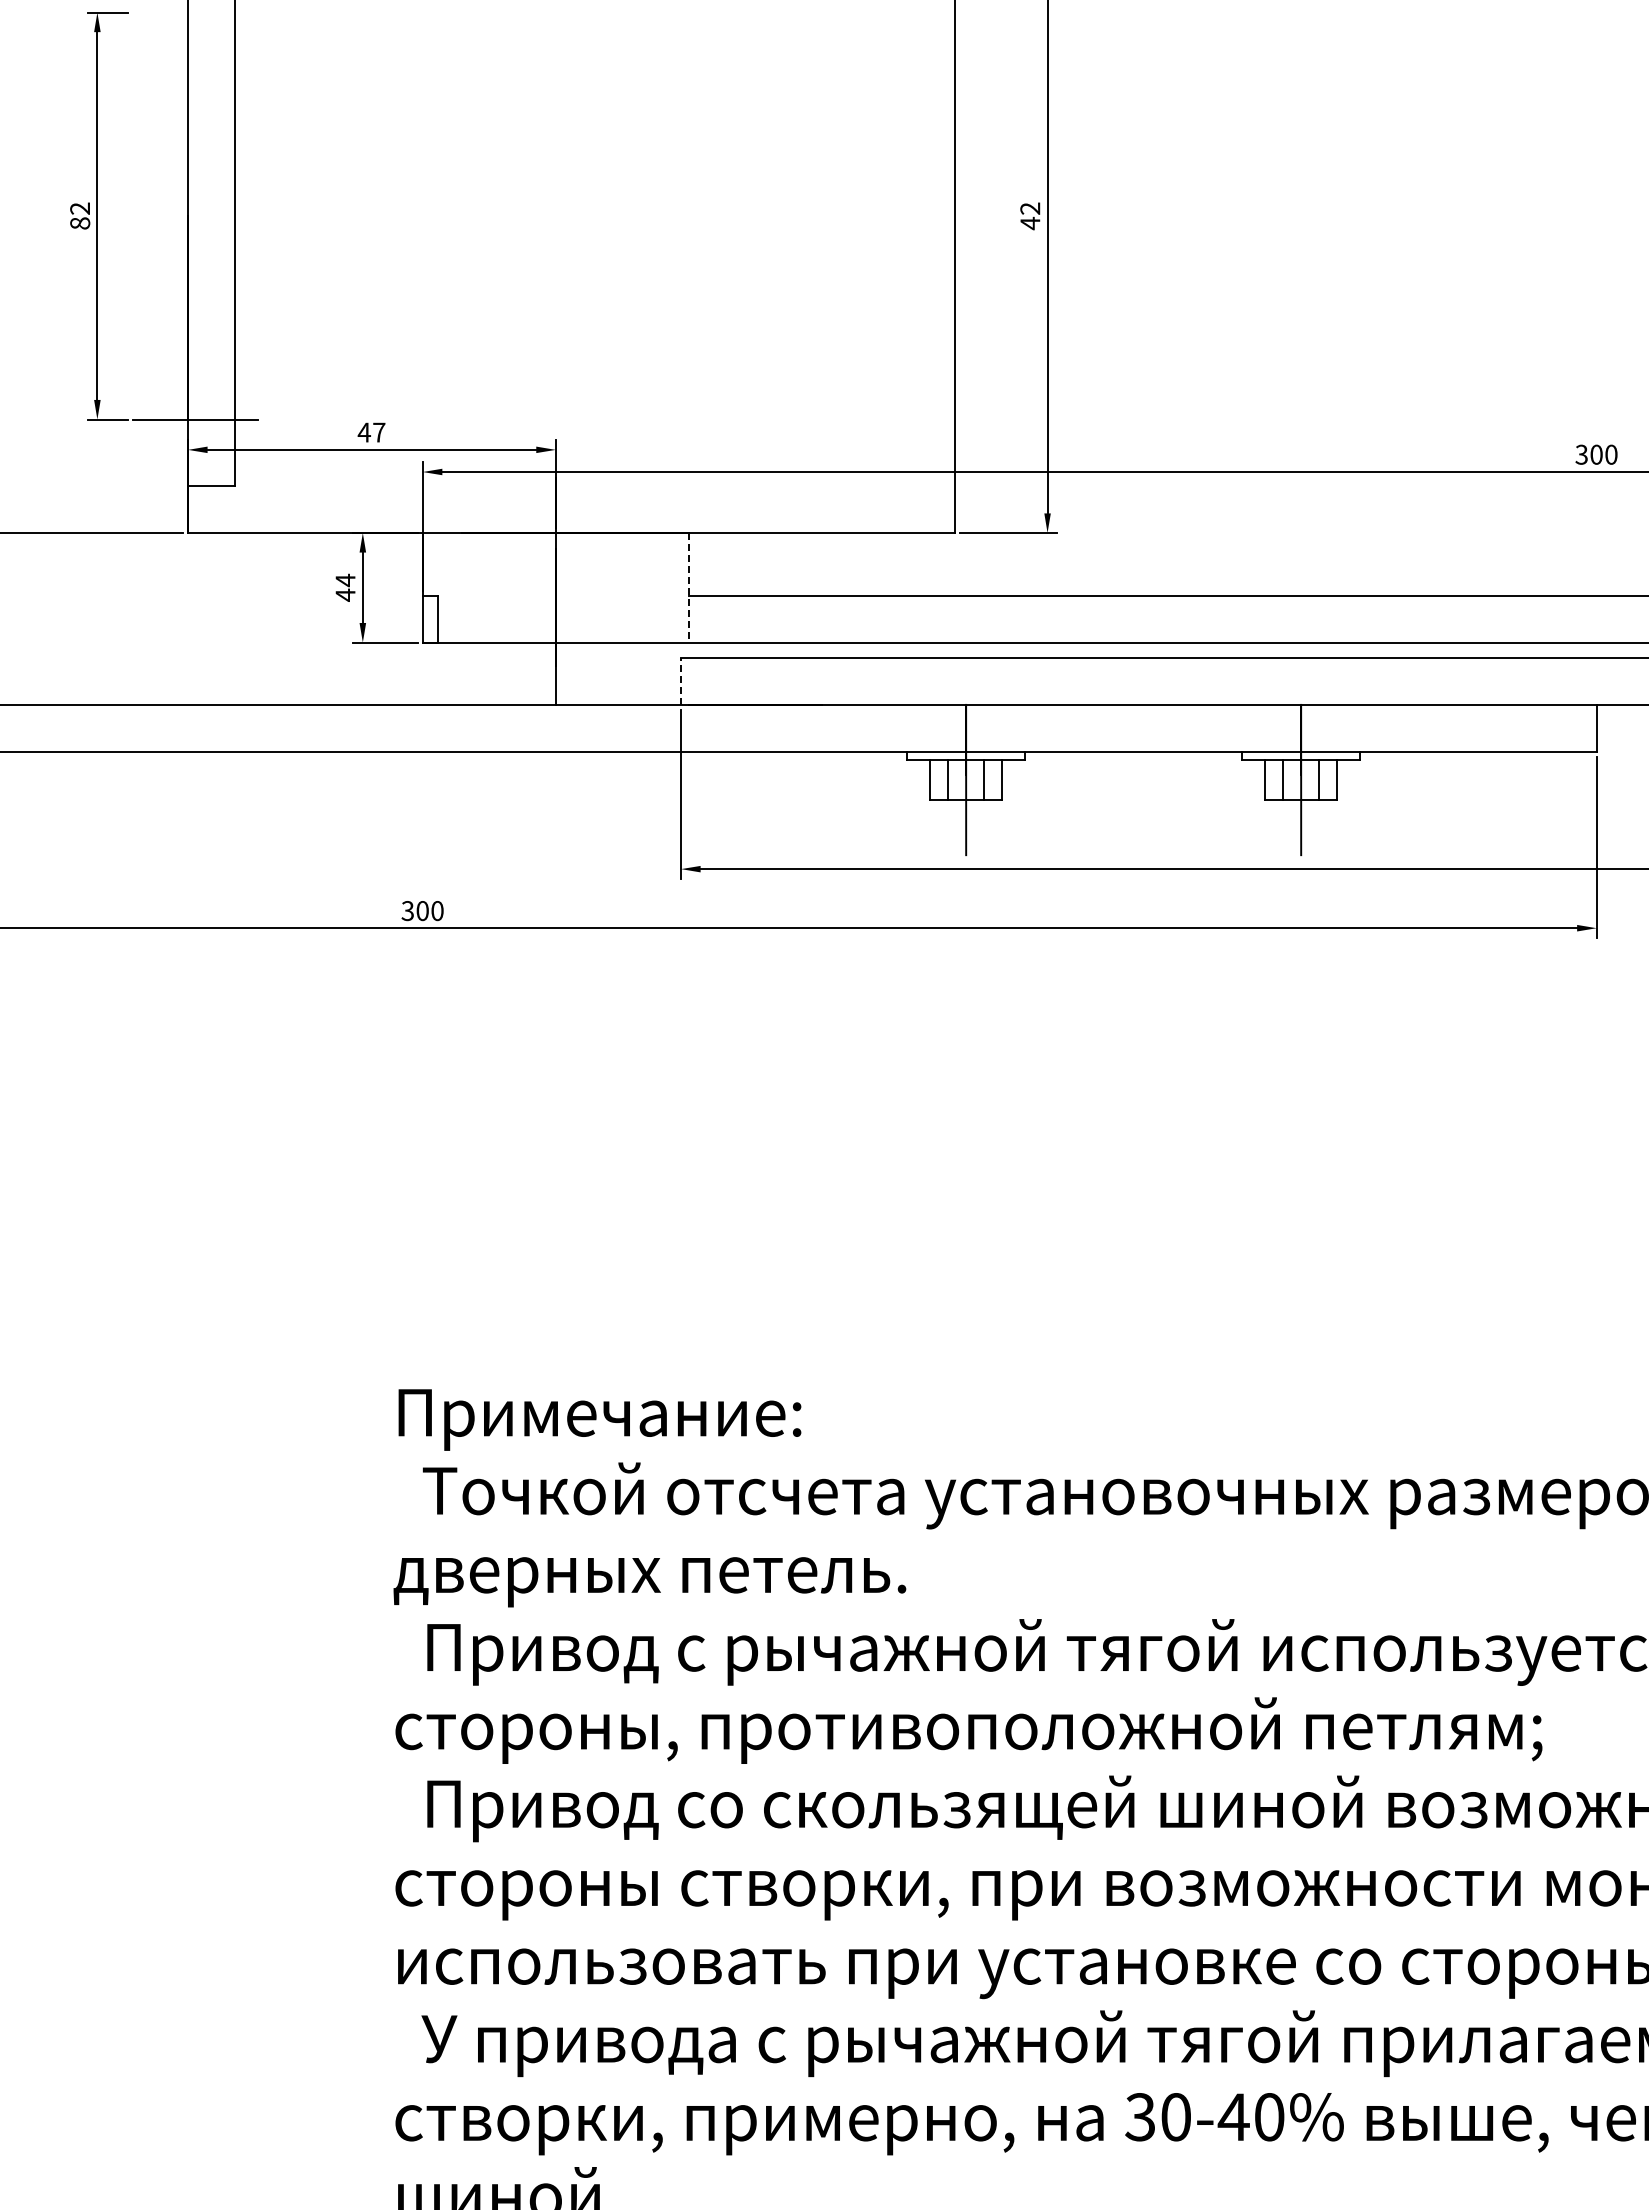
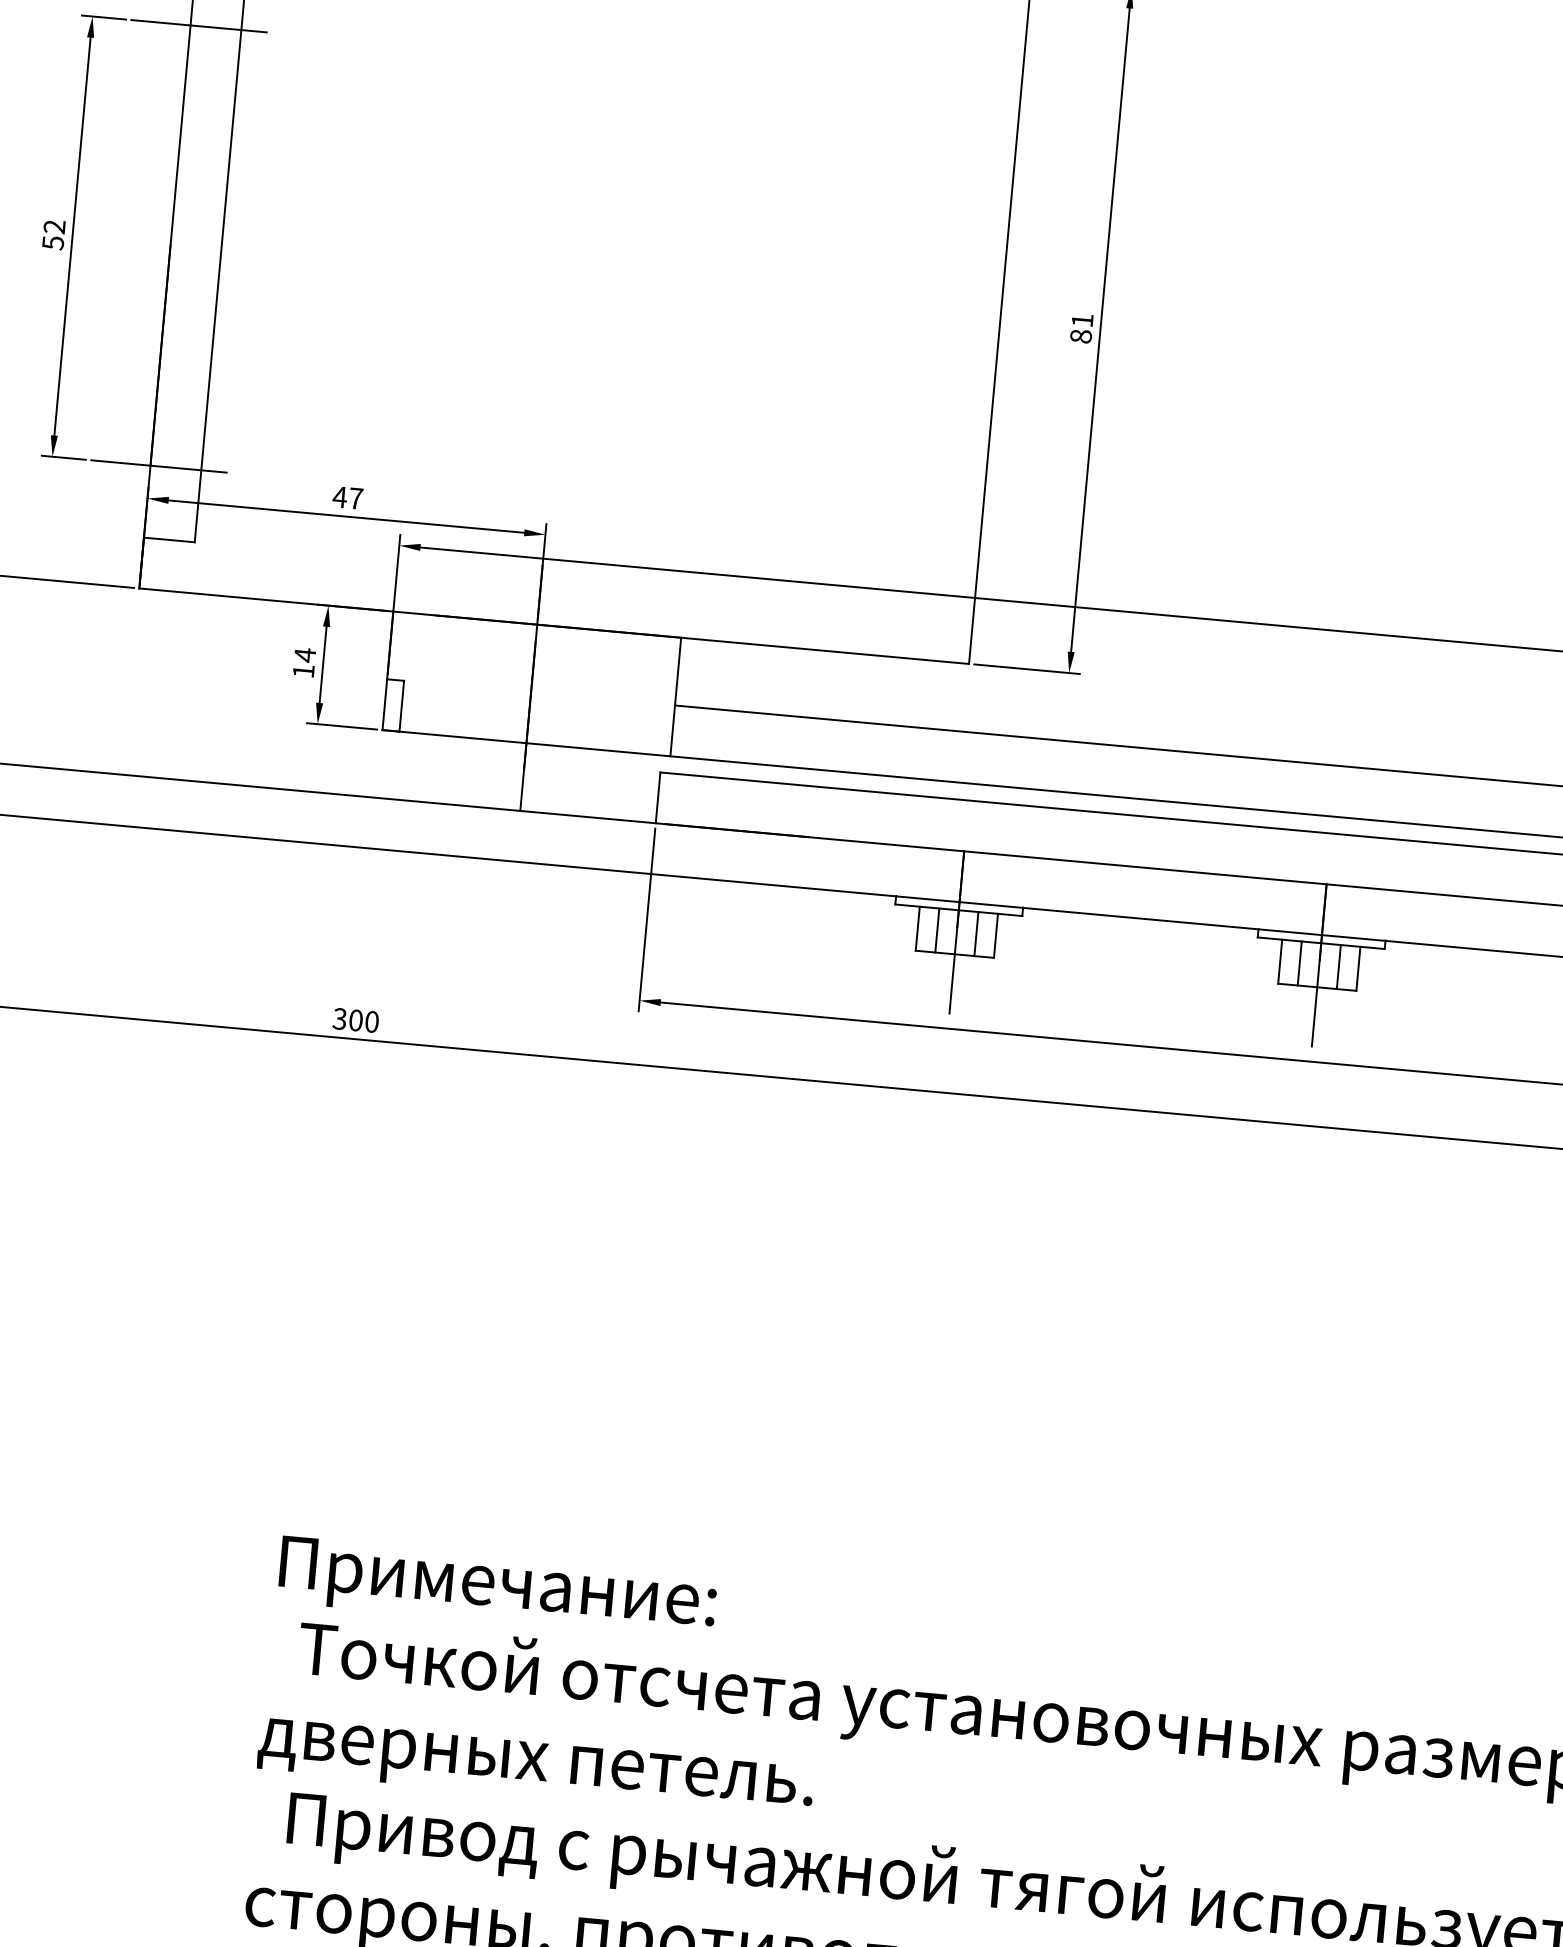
line: (195, 12) -> (198, 26), added
text: (1030, 216) -> (1081, 328), 42 -> 81
text: (80, 223) -> (53, 243), 82 -> 52
line: (688, 587) -> (675, 696), dashed -> solid
text: (345, 594) -> (303, 670), 44 -> 14
line: (681, 681) -> (658, 797), dashed -> solid

